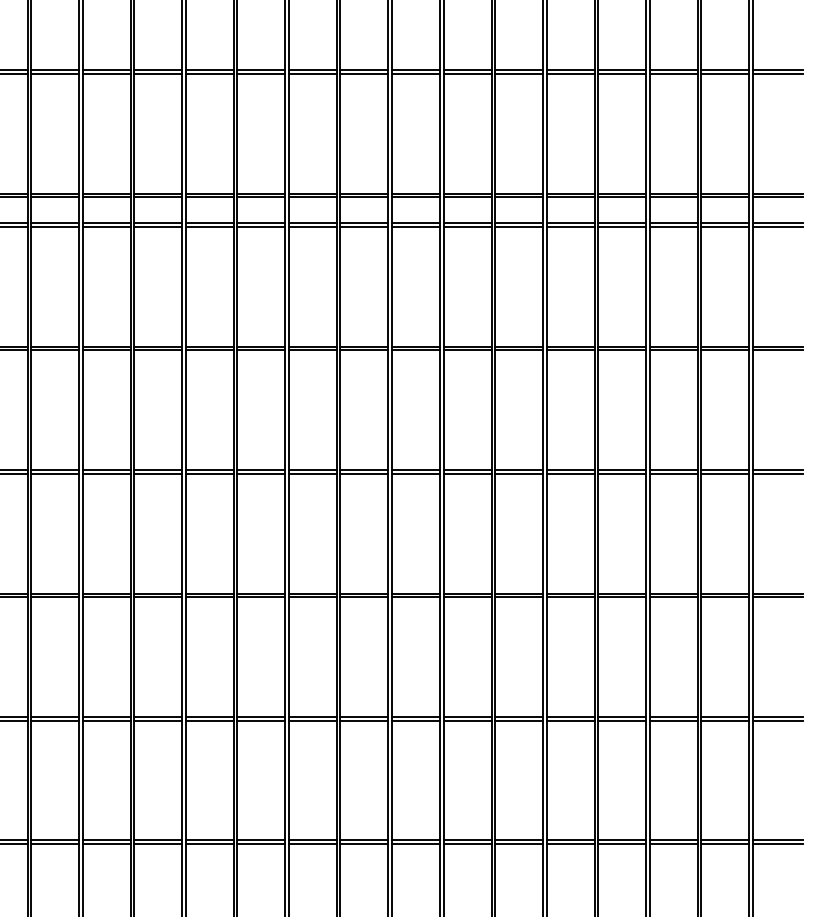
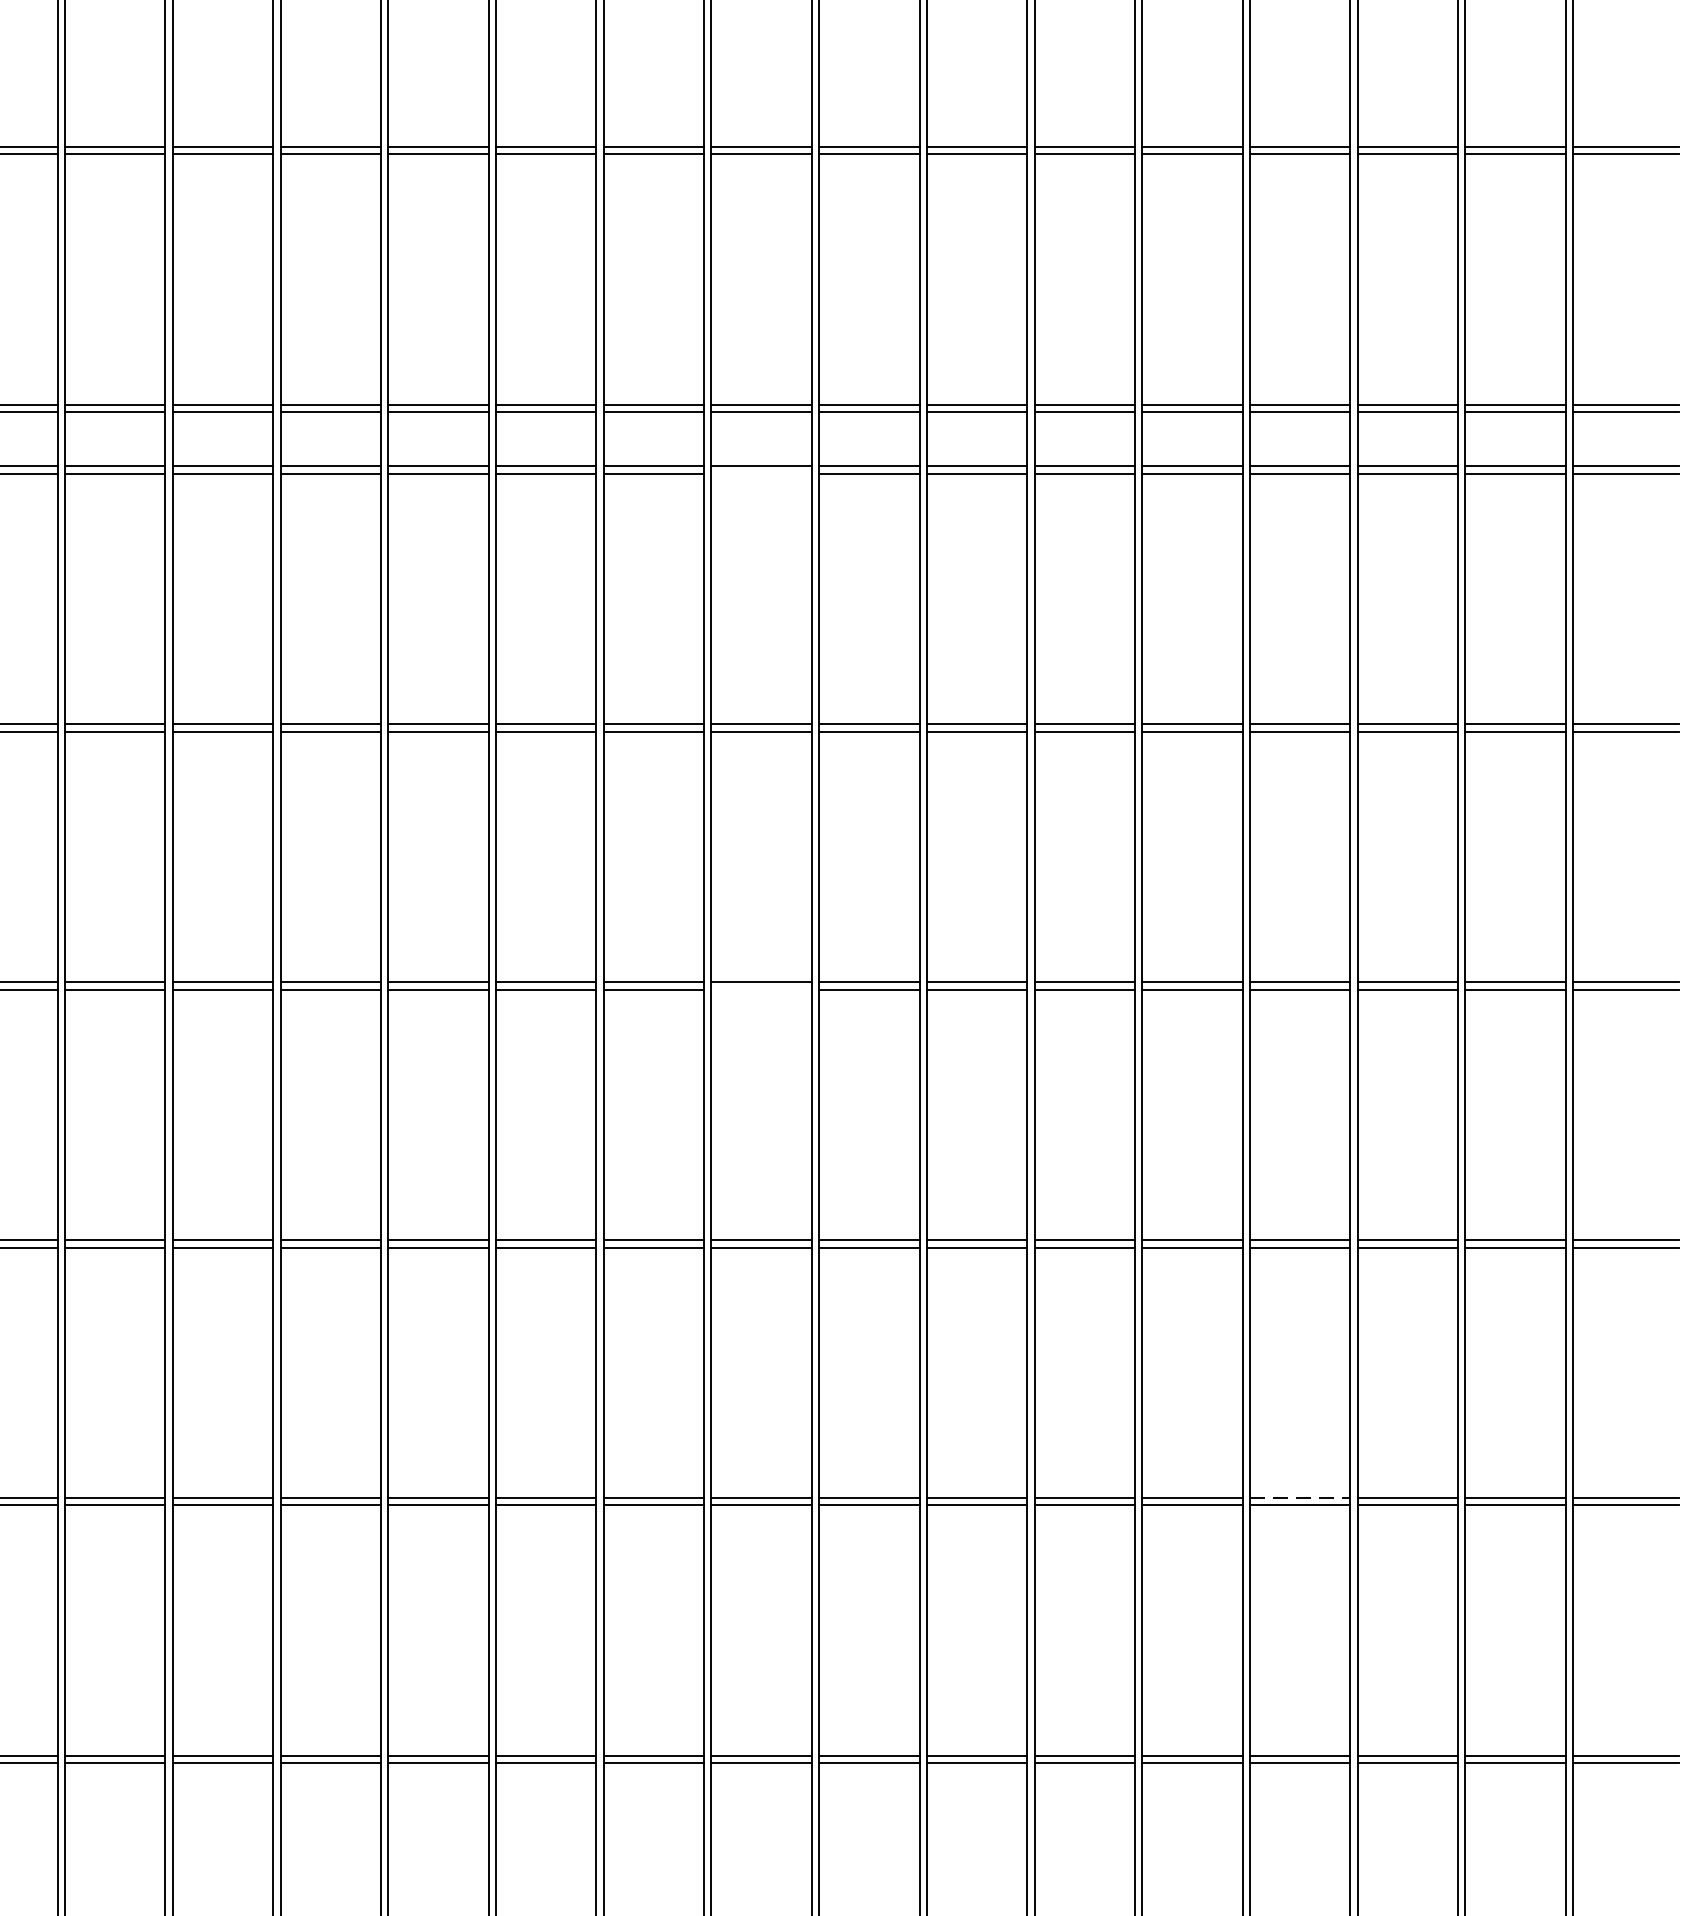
line: (364, 226) -> (761, 473), removed
line: (364, 473) -> (761, 989), removed
line: (622, 716) -> (1300, 1497), solid -> dashed

